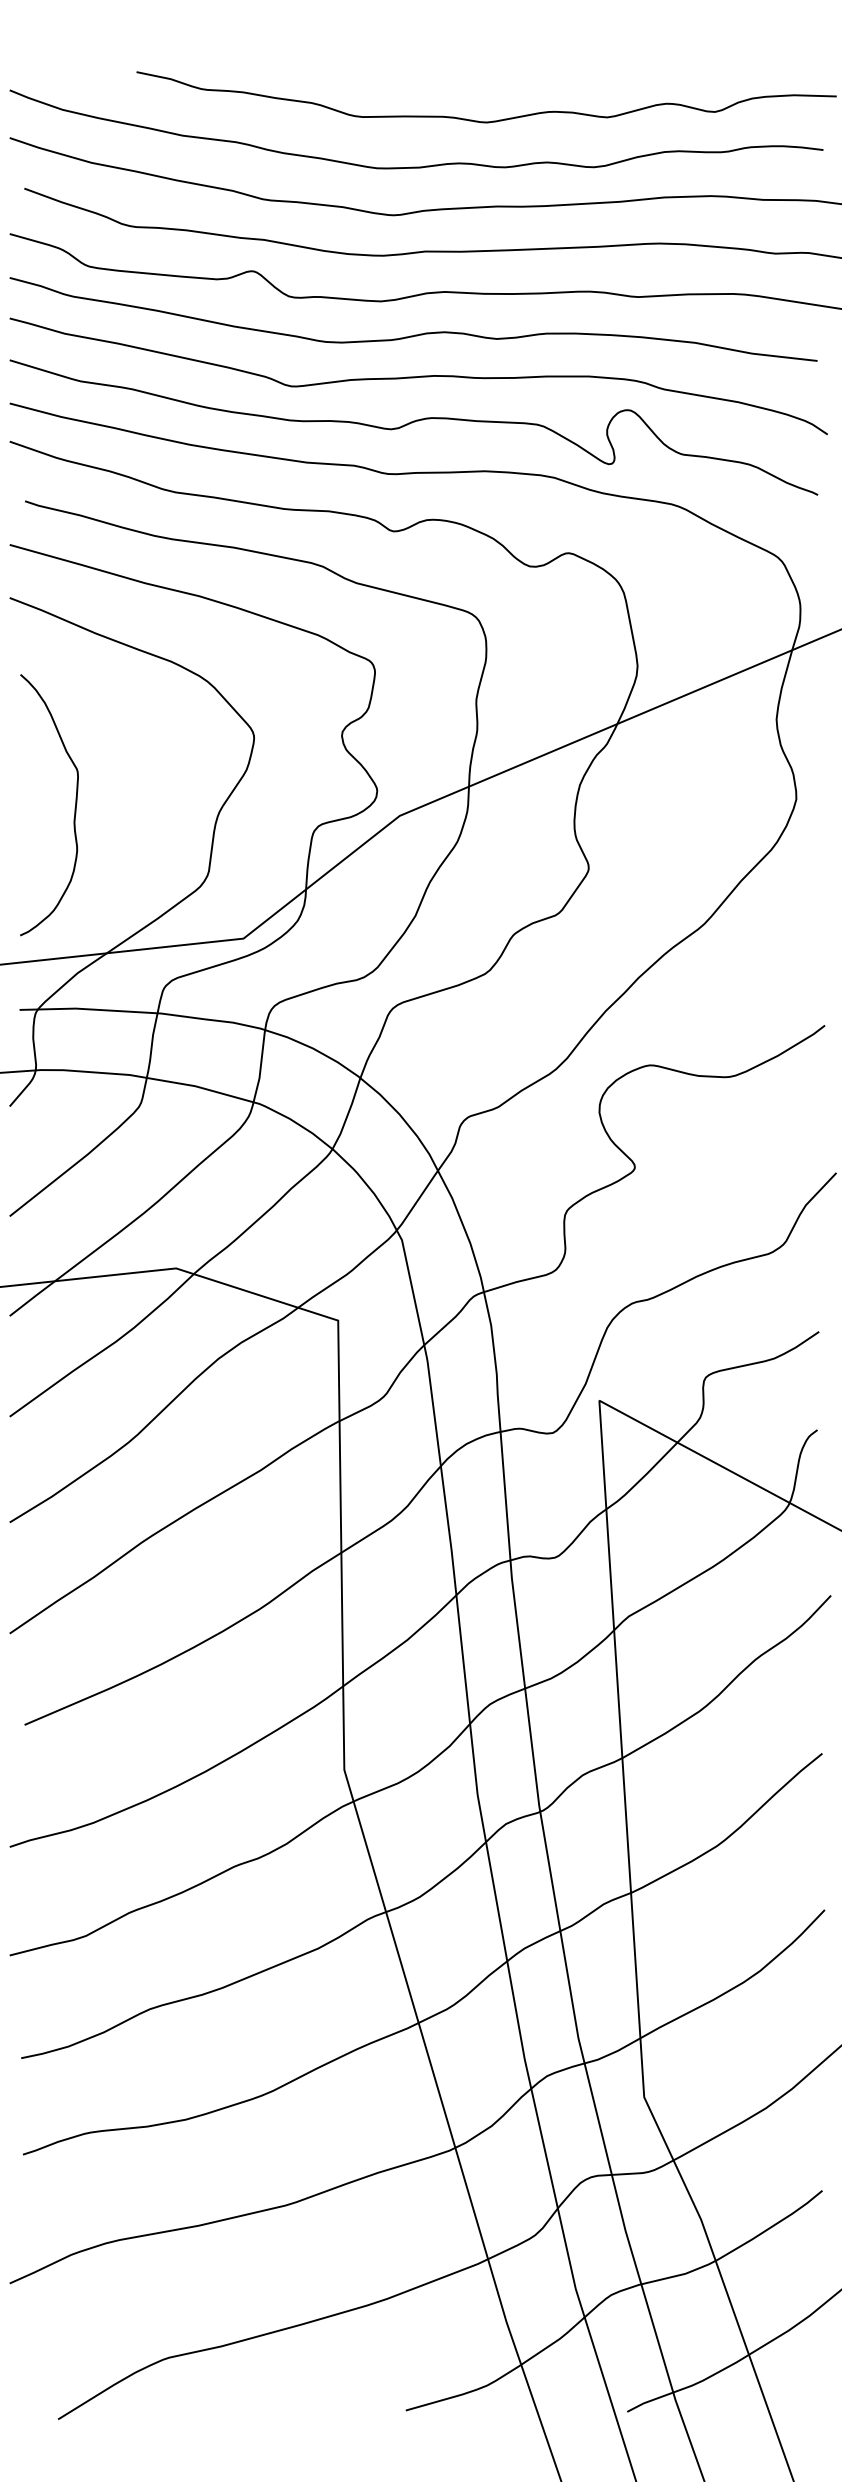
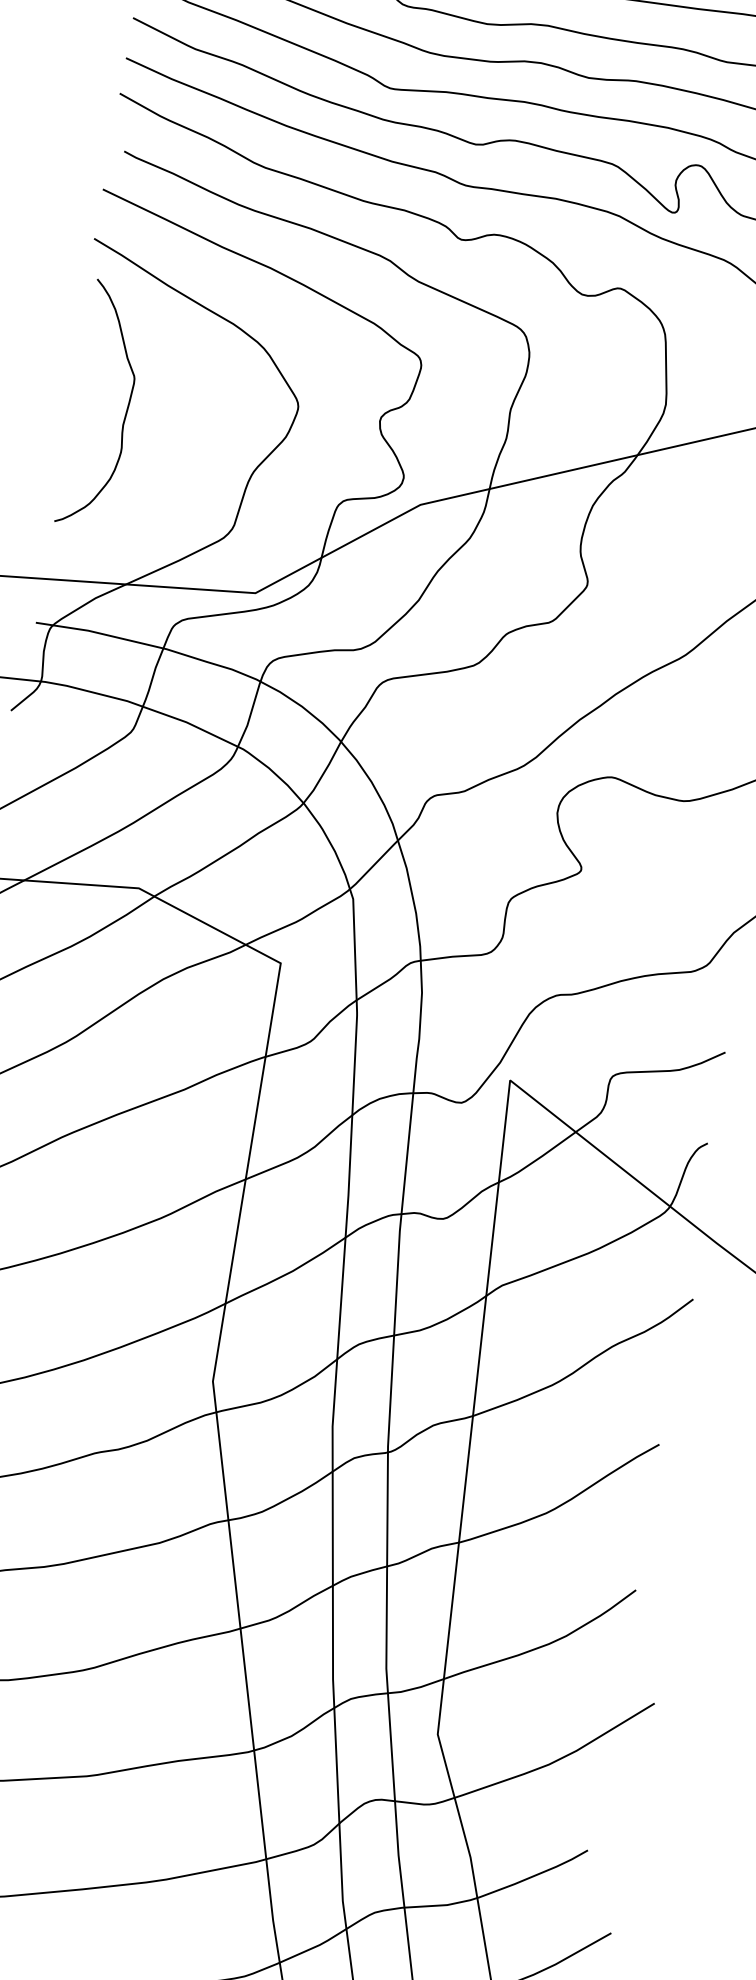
curve: (74, 807) -> (125, 411), moved

